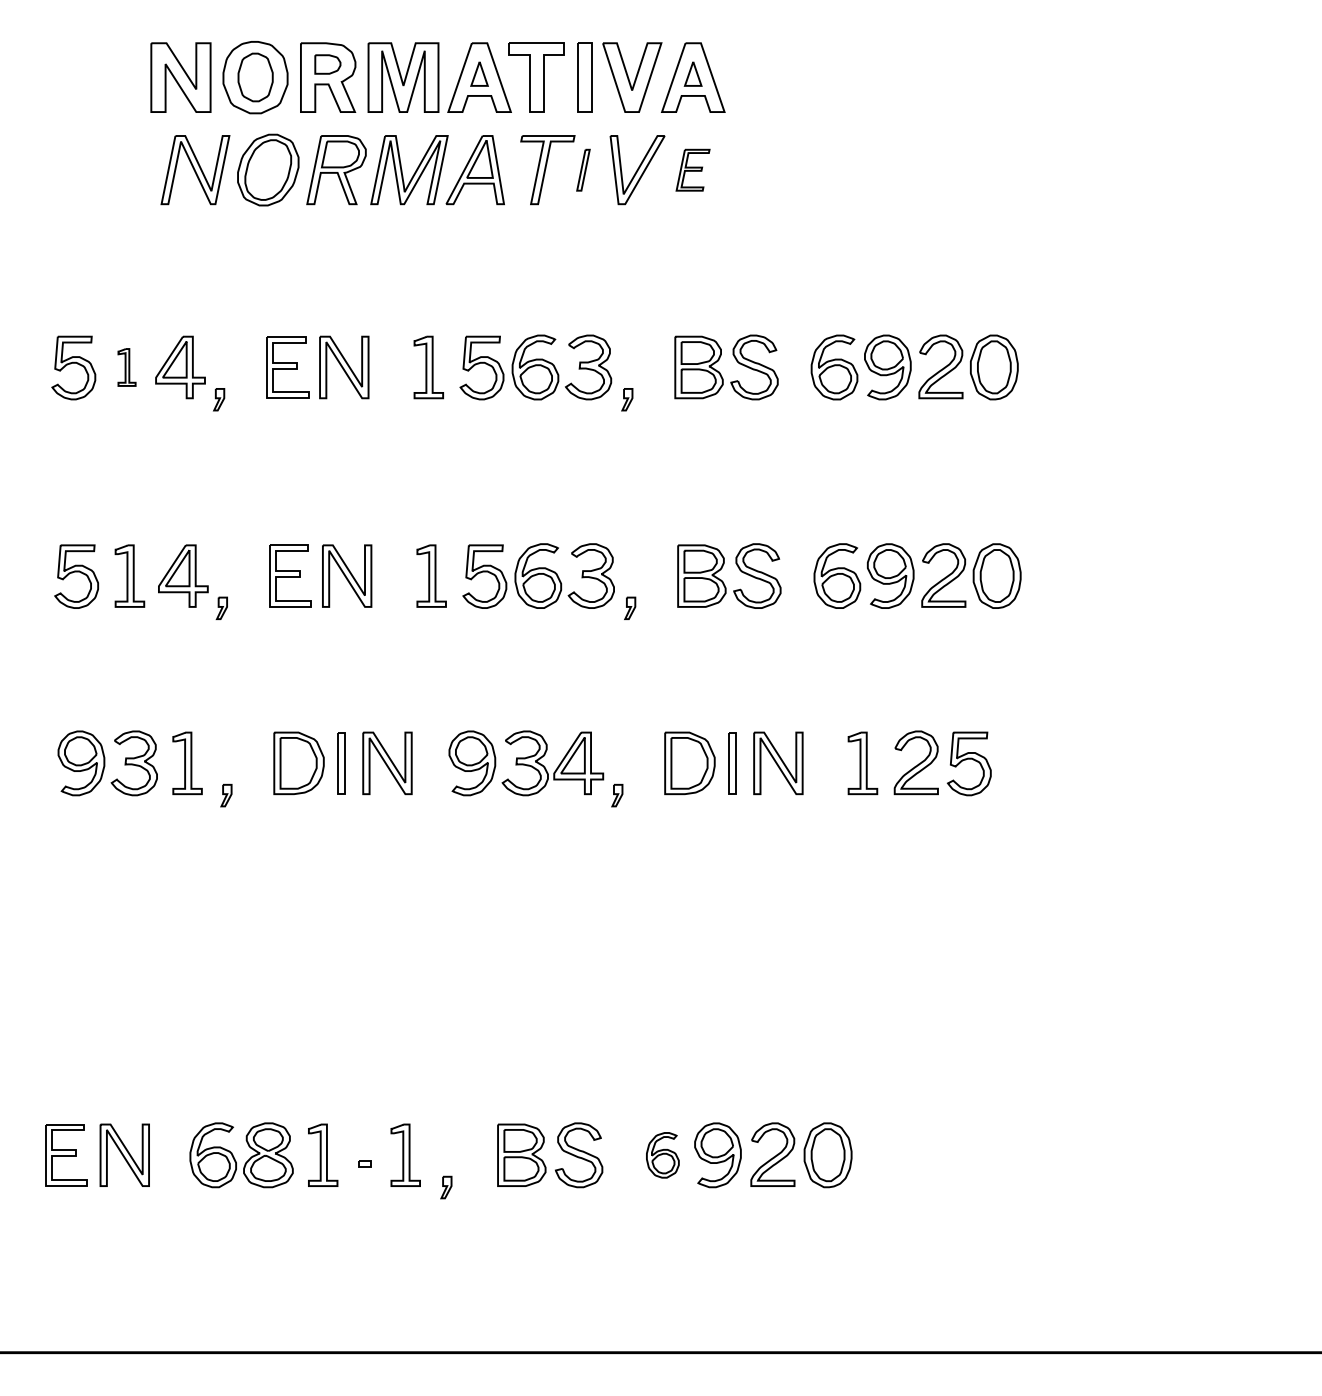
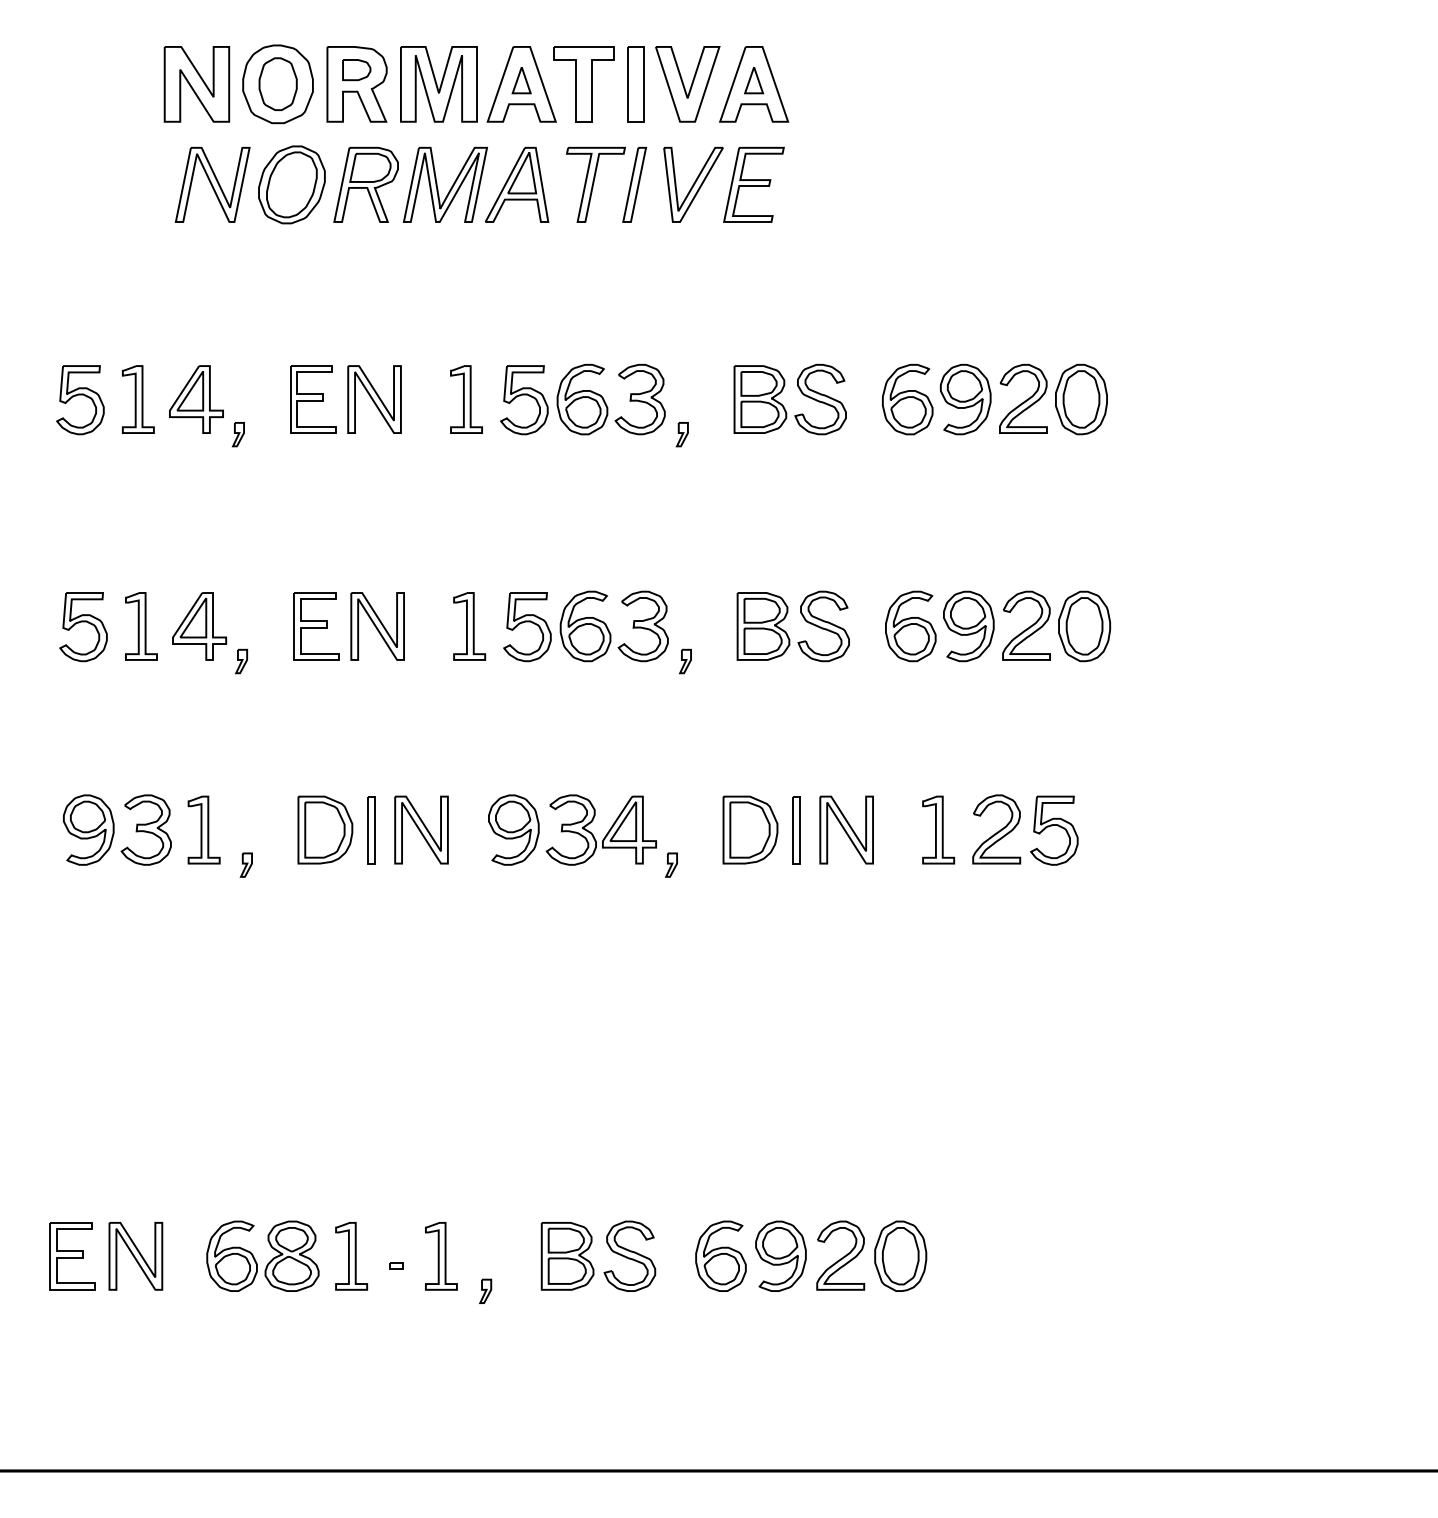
part: (583, 170) -> (634, 185), size x1.67
part: (692, 170) -> (753, 185), size x1.67
part: (126, 367) -> (137, 399), size x1.67
part: (662, 1155) -> (720, 1256), size x1.43

